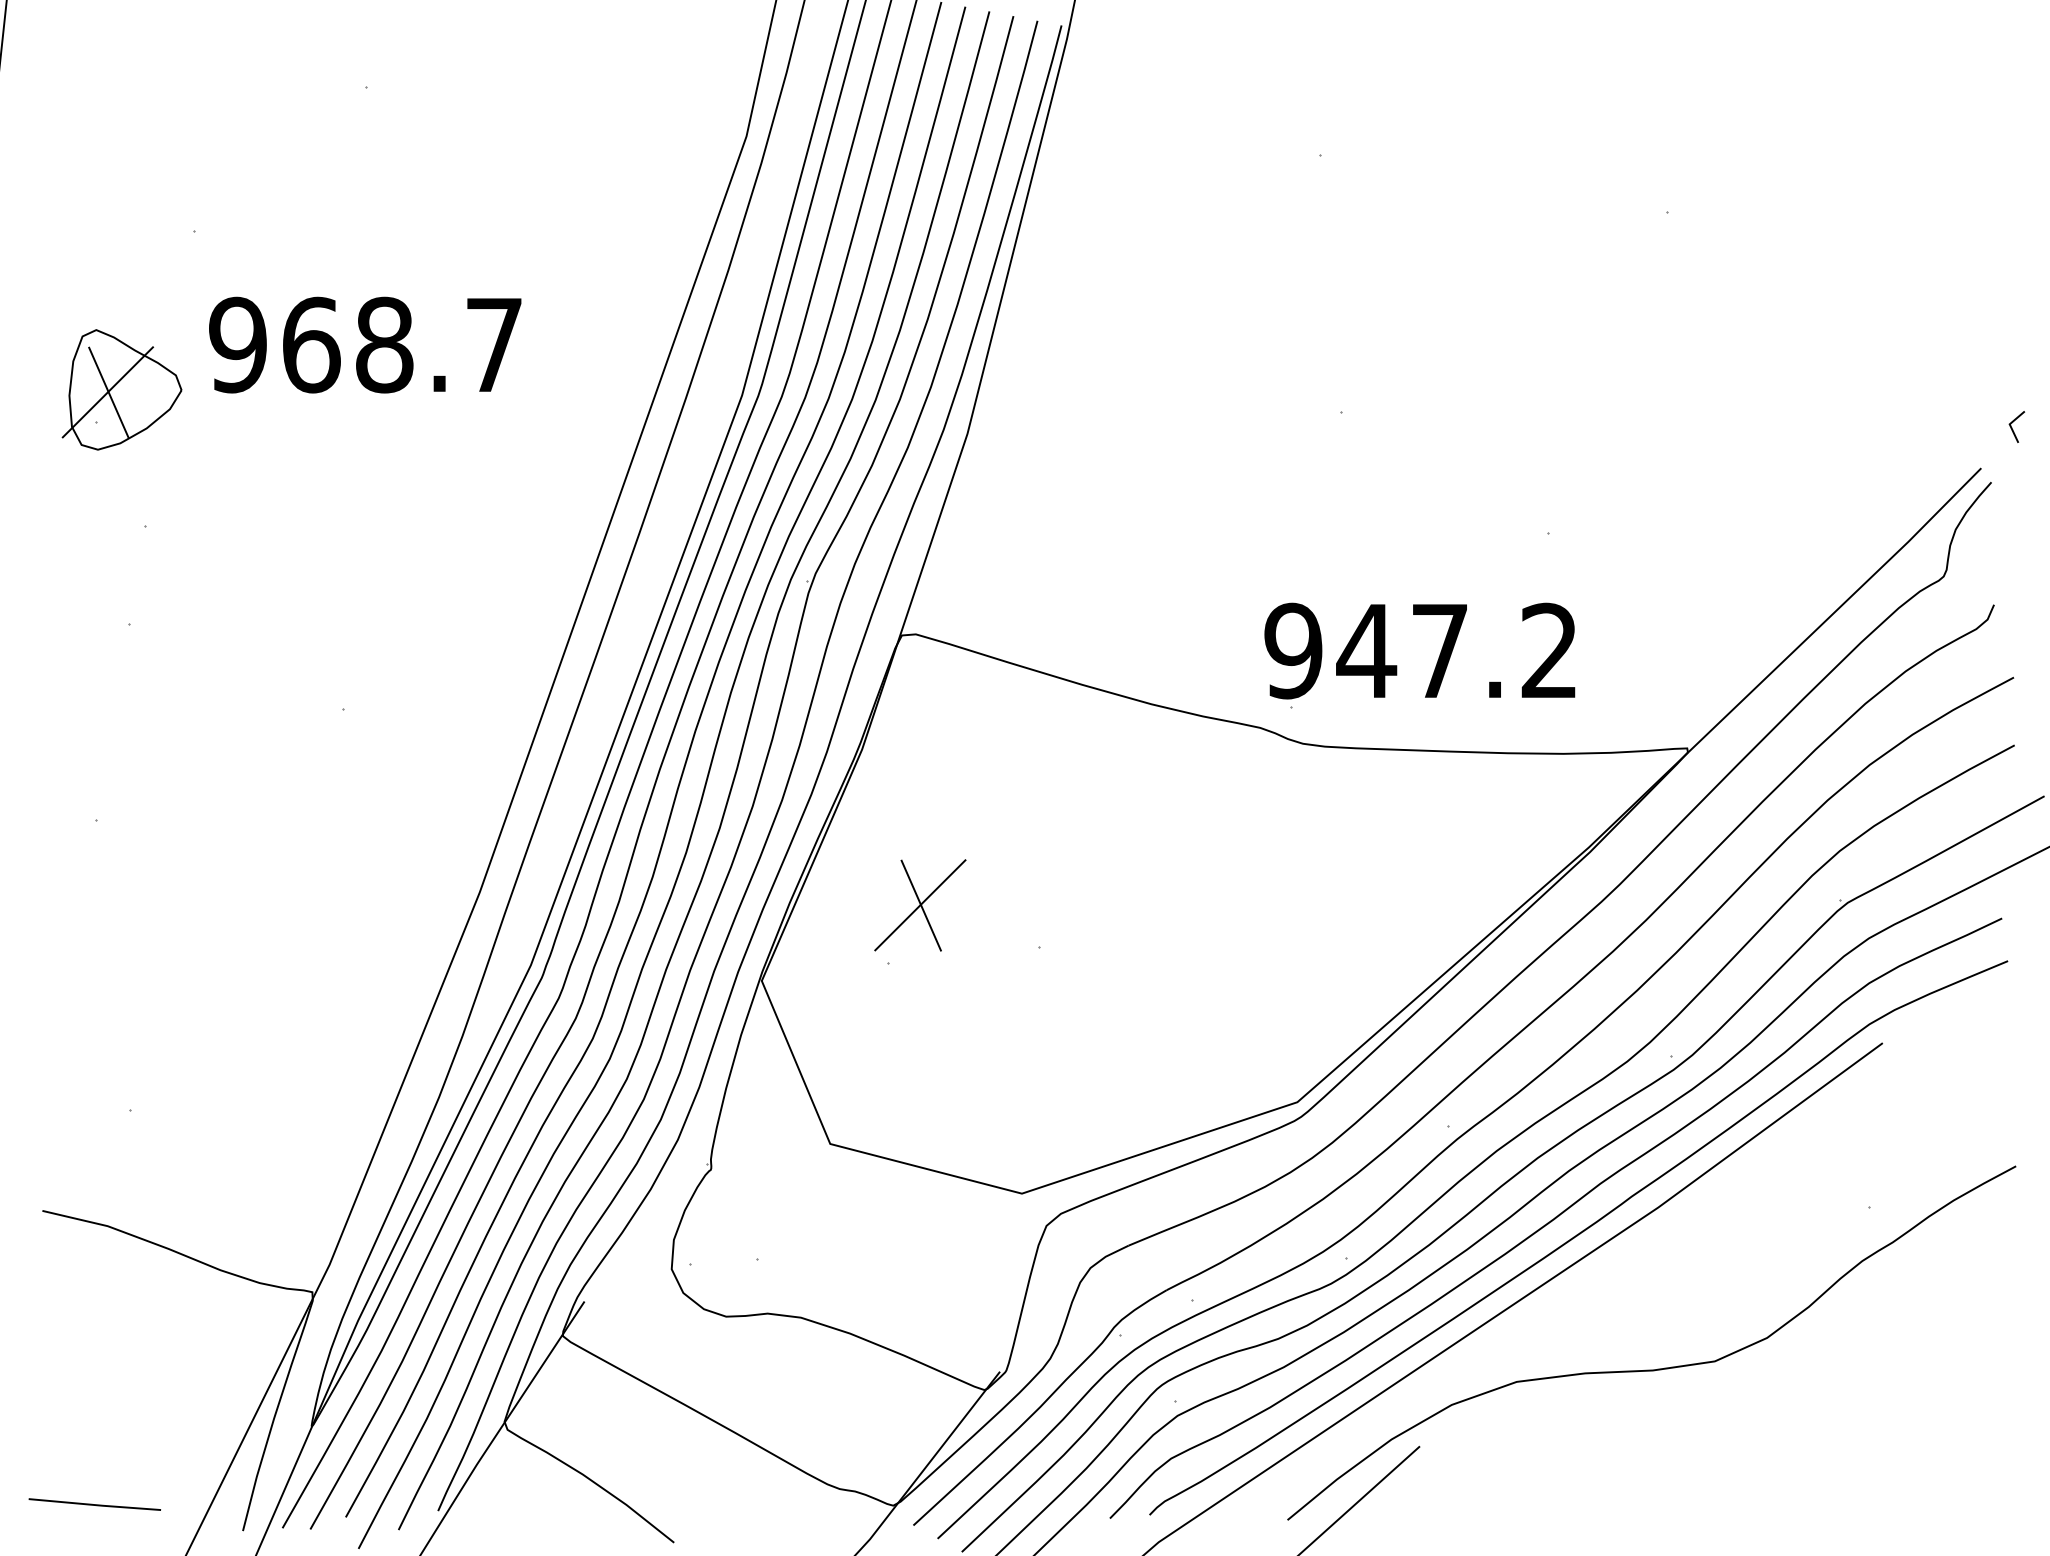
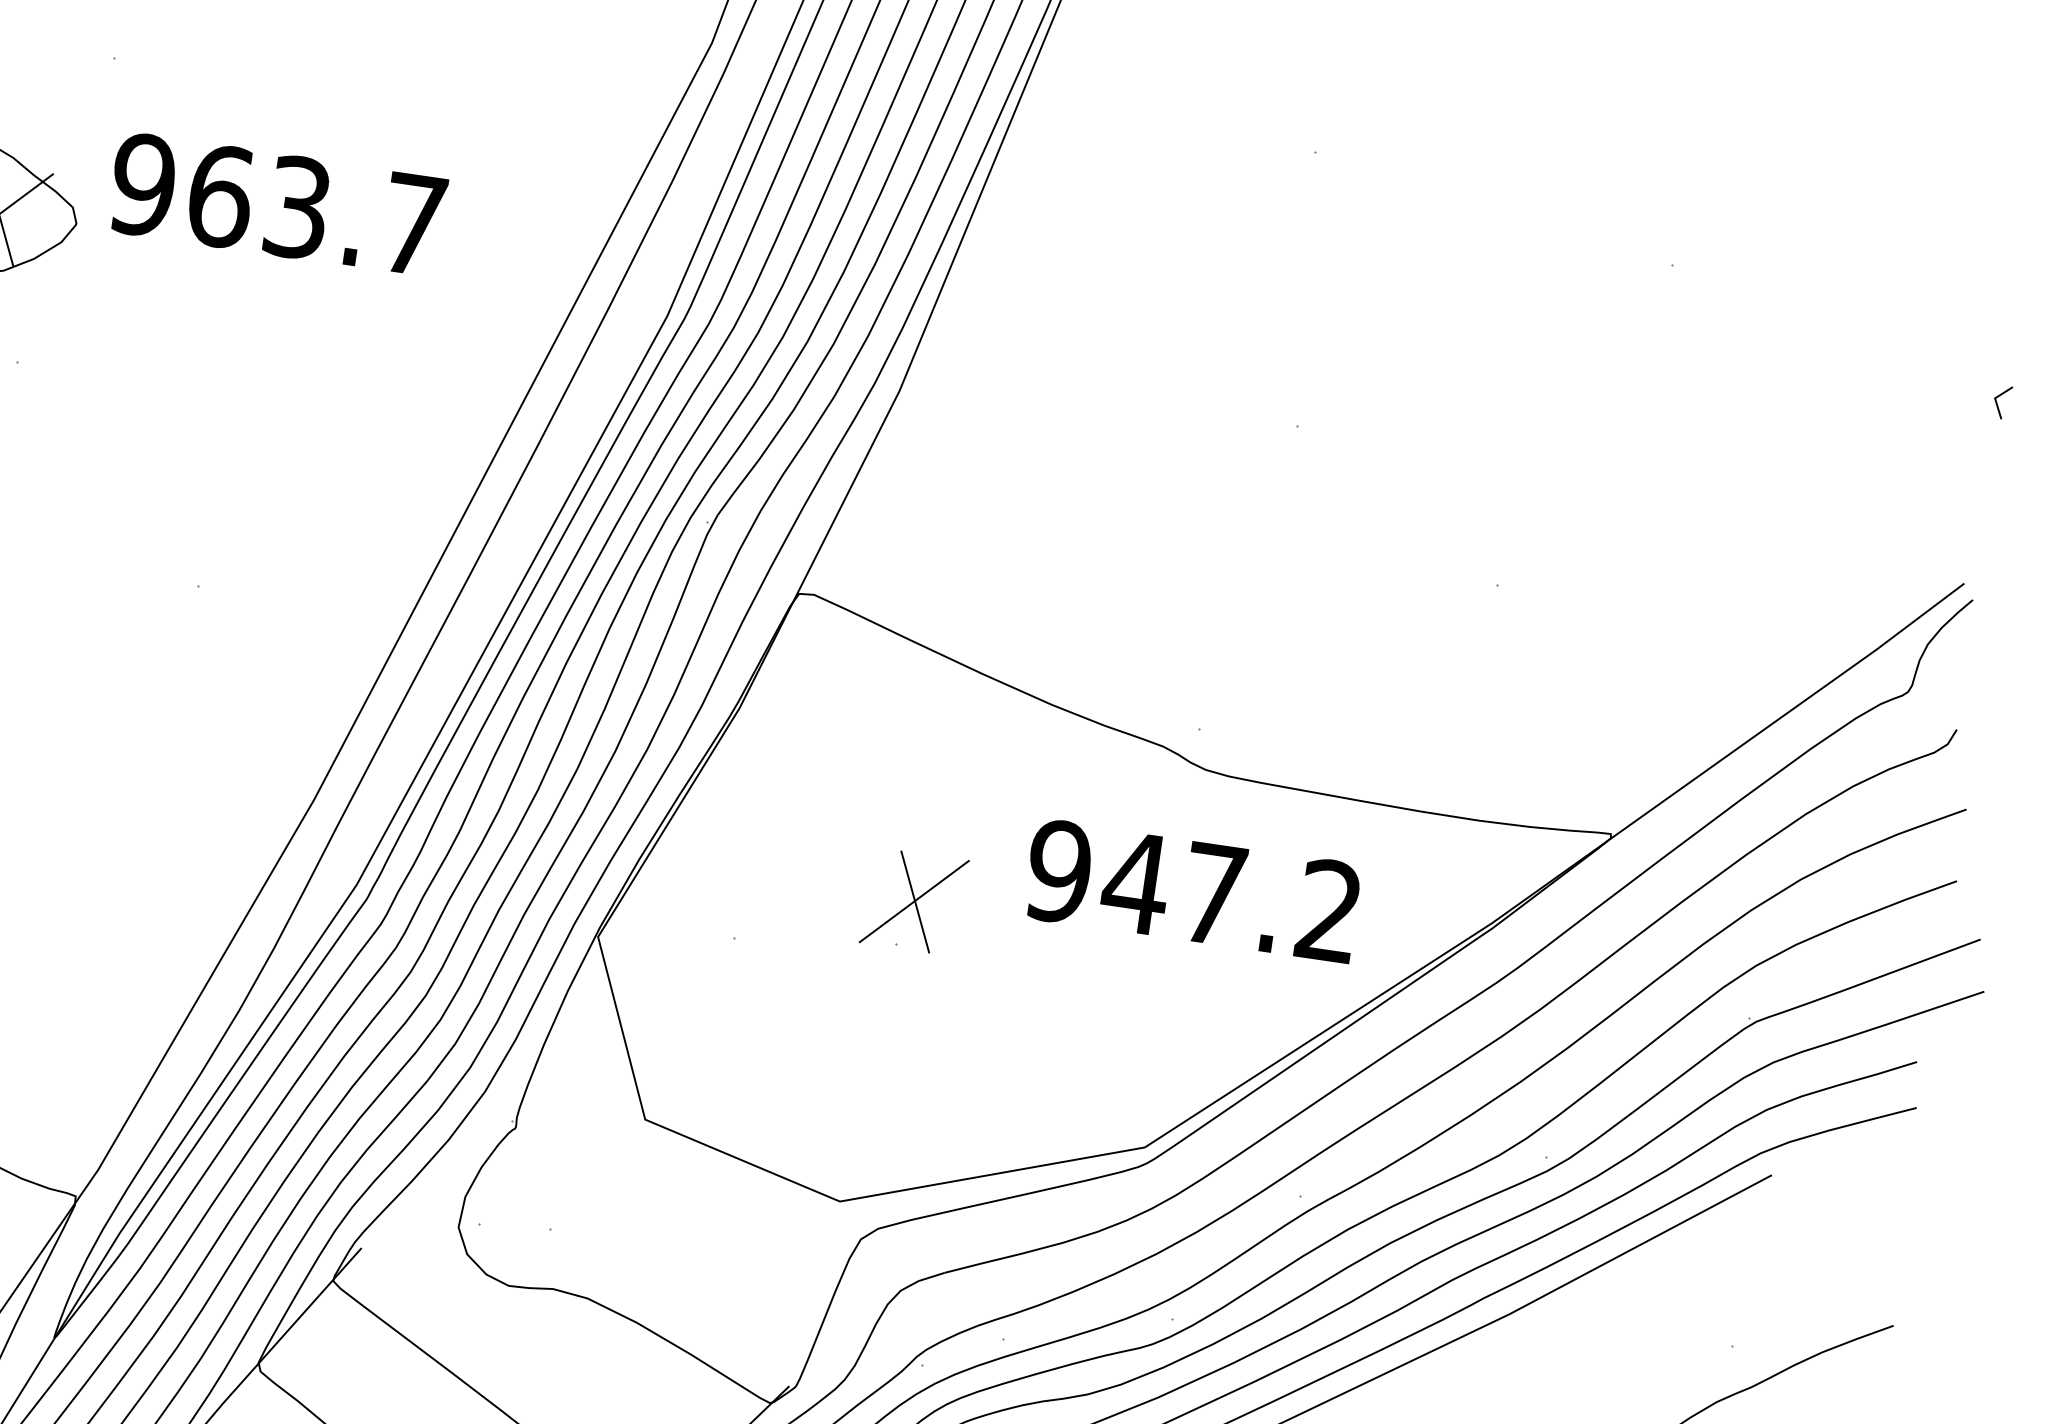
text: (384, 344) -> (297, 207), 968.7 -> 963.7
line: (2012, 427) -> (1997, 402), moved
text: (1419, 650) -> (1192, 890), moved
part: (920, 905) -> (914, 901), moved

